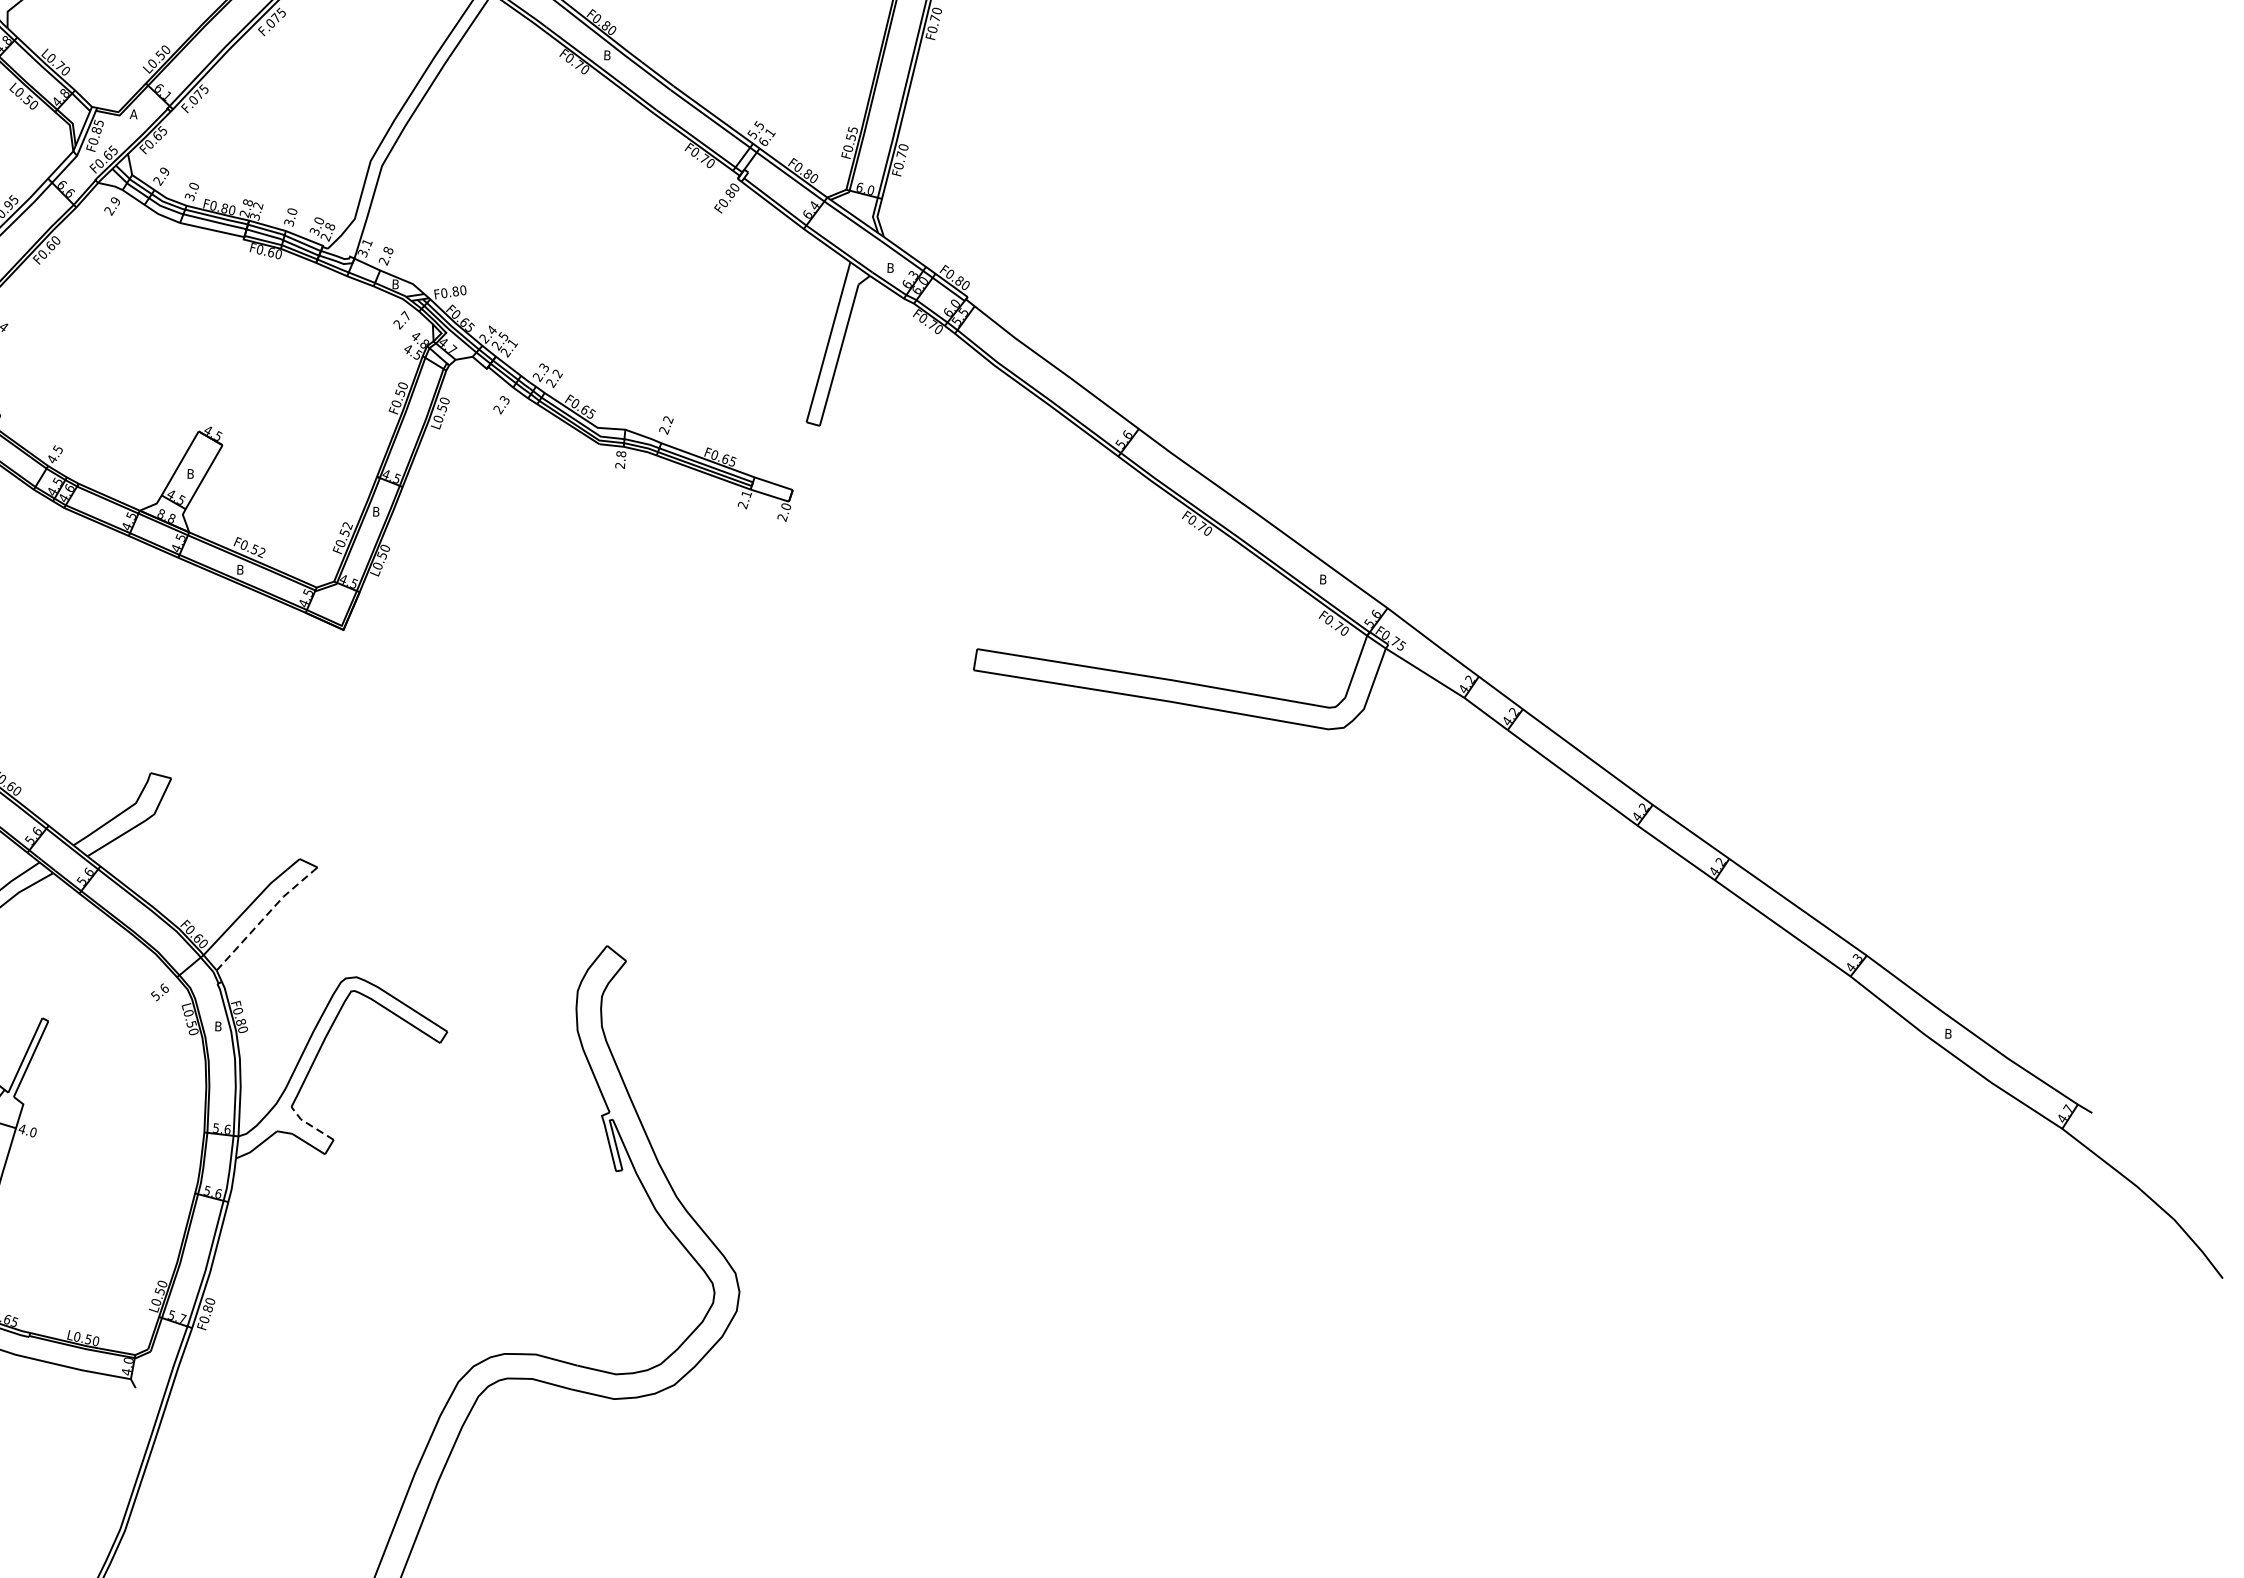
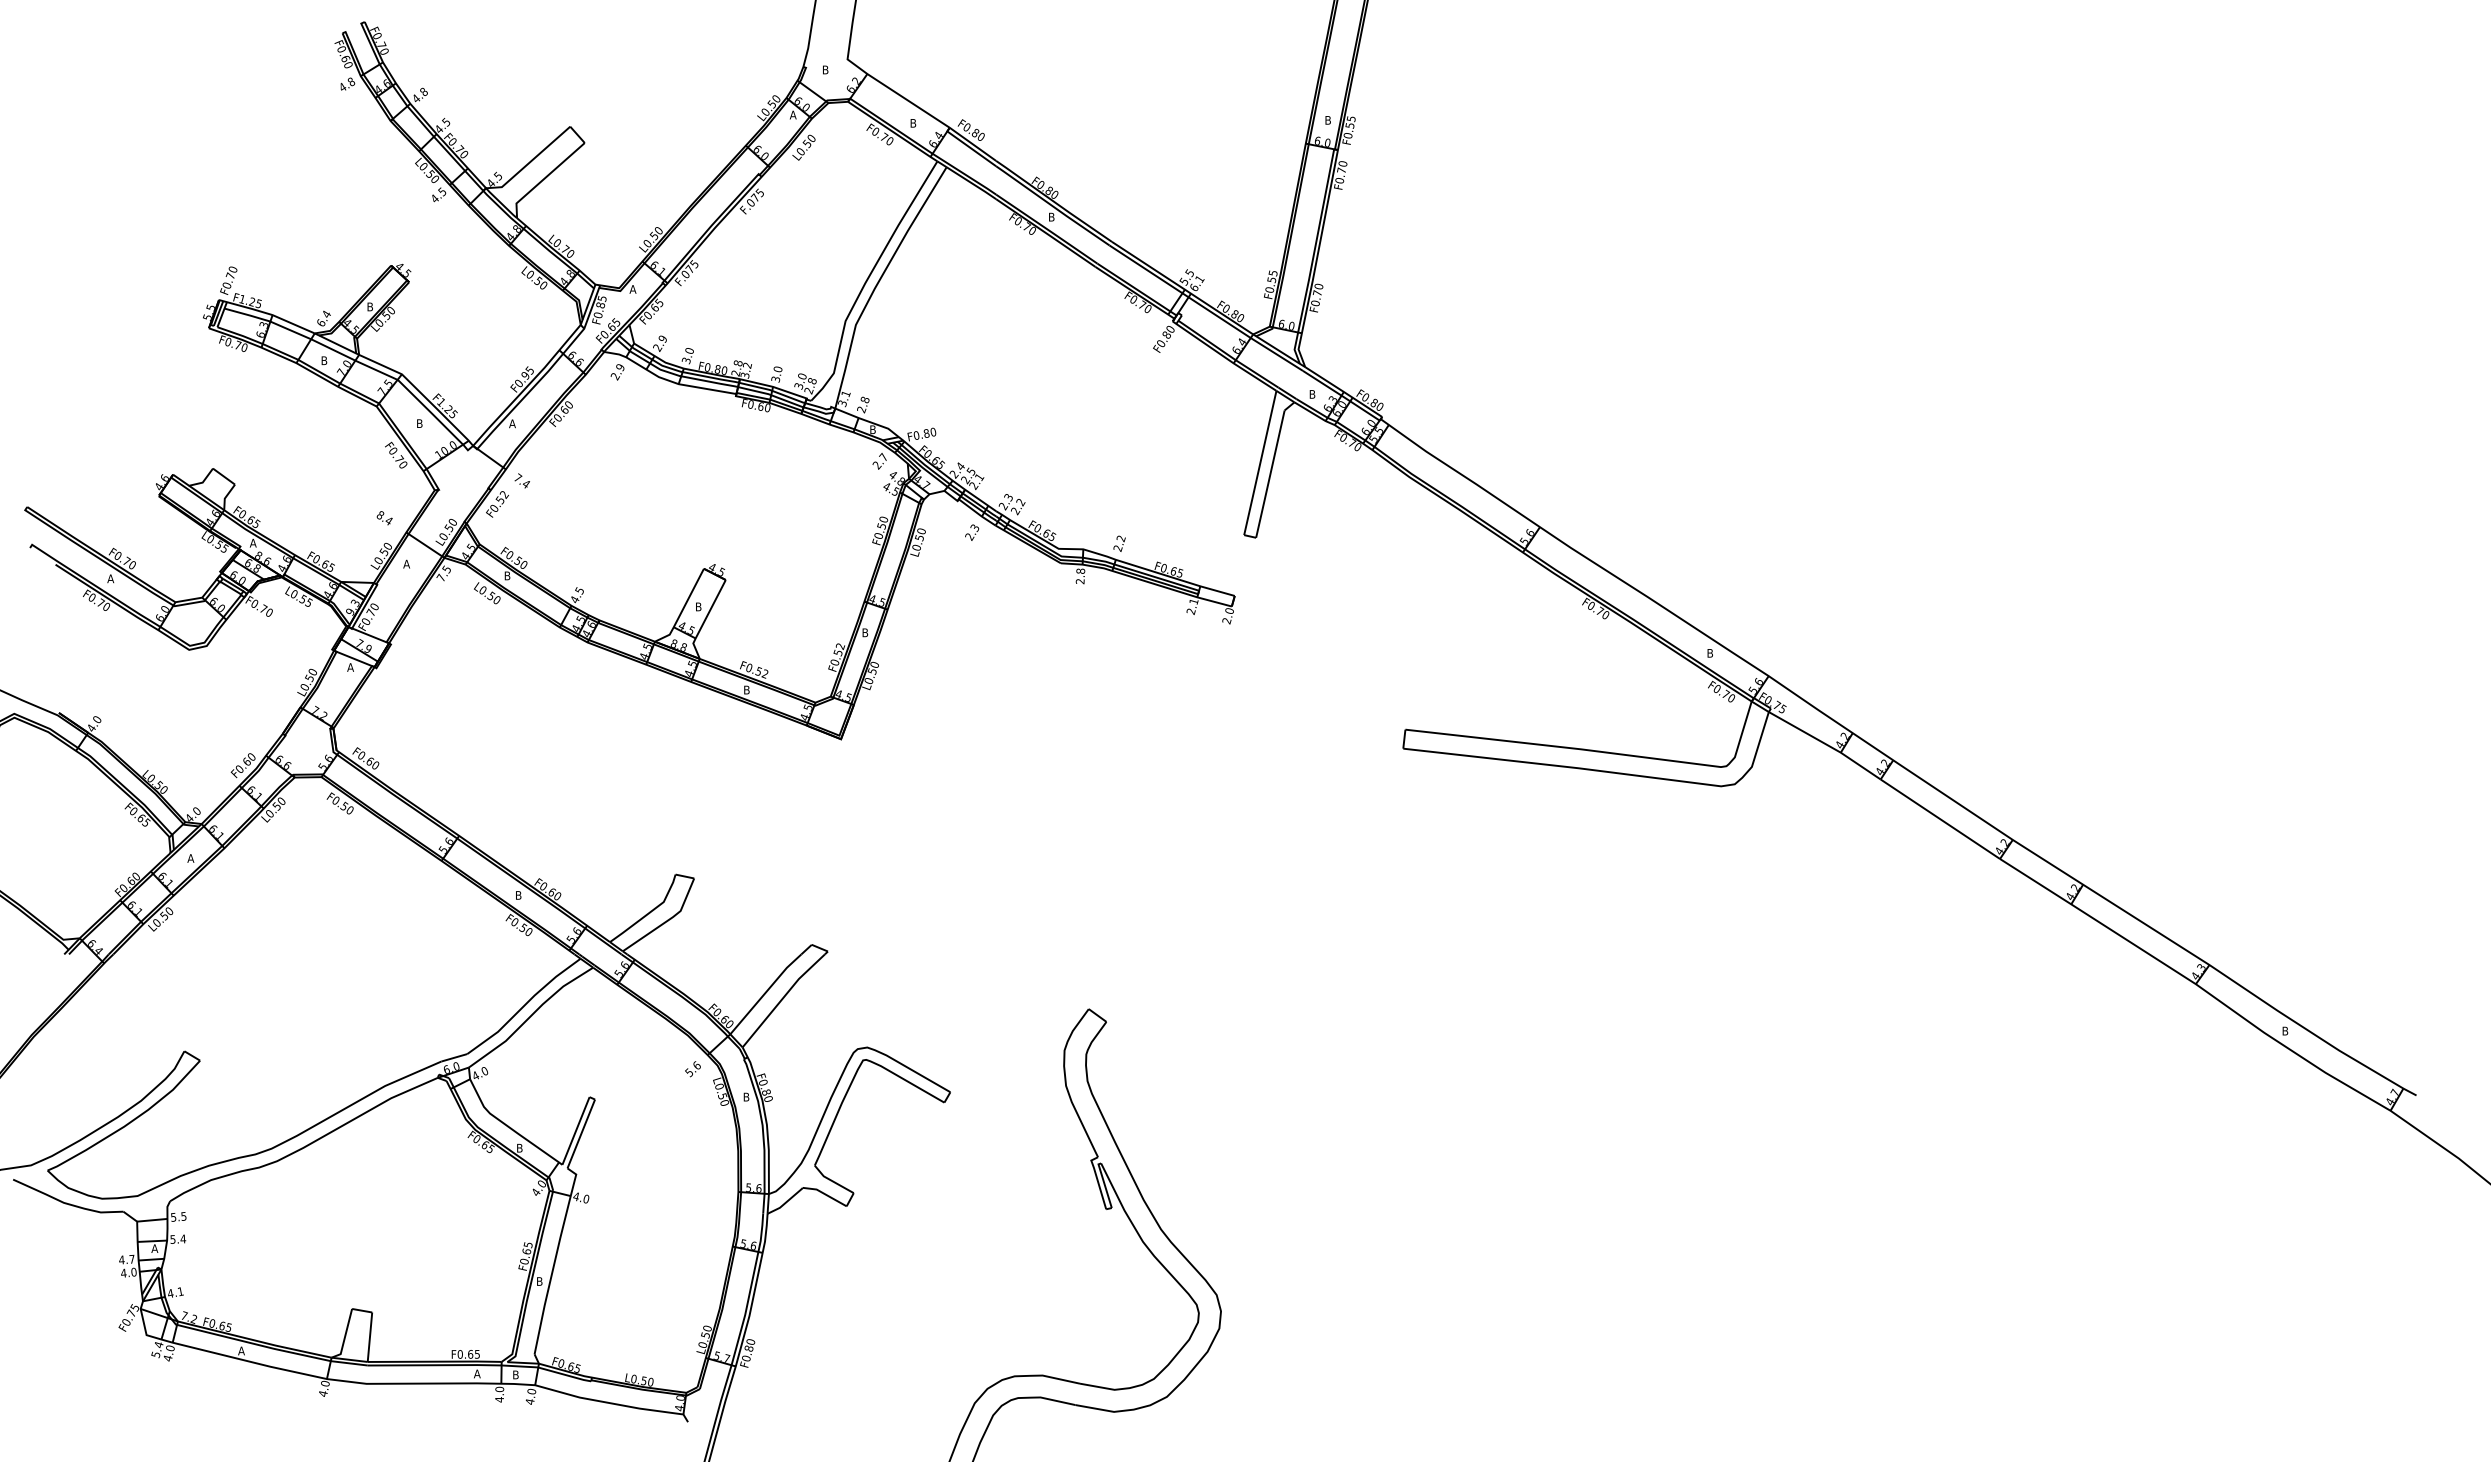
line: (264, 917) -> (782, 998), dashed -> solid
line: (310, 1125) -> (832, 1181), dashed -> solid

